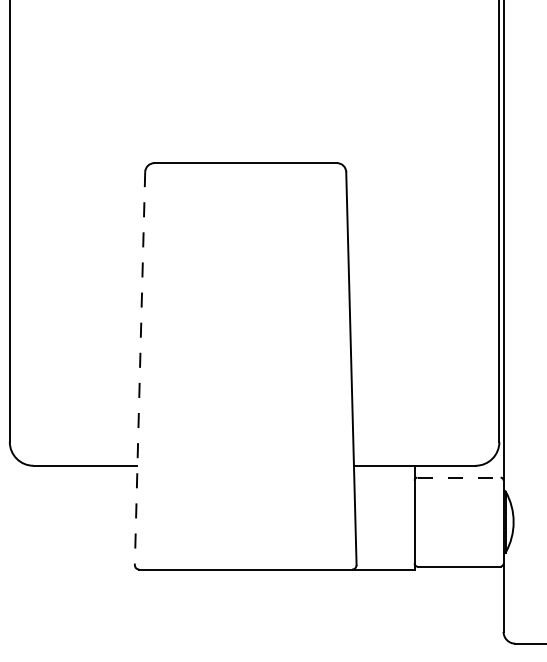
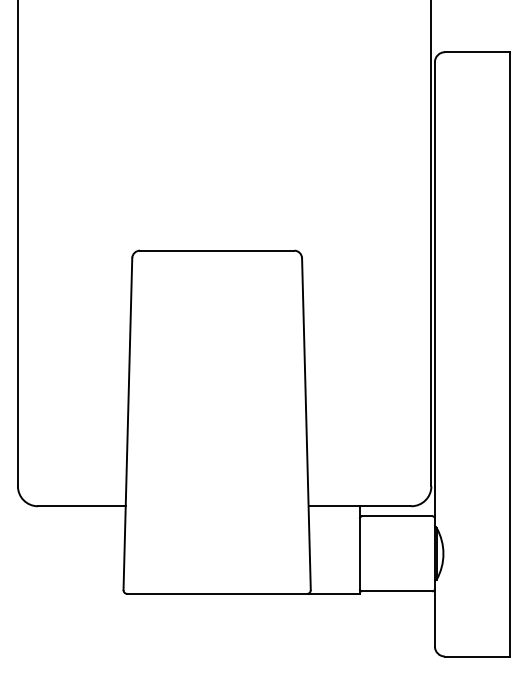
line: (139, 368) -> (127, 424), dashed -> solid
line: (459, 477) -> (397, 516), dashed -> solid

